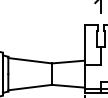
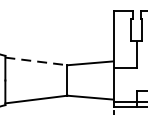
line: (30, 60) -> (36, 61), solid -> dashed

